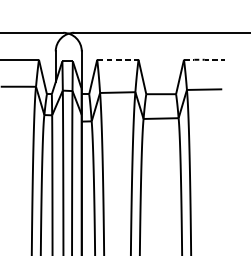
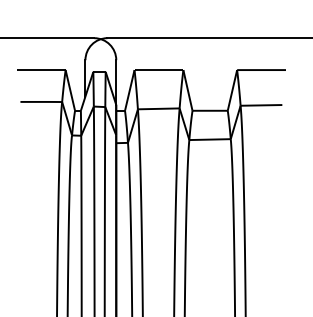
line: (118, 60) -> (159, 70), dashed -> solid
line: (204, 60) -> (261, 70), dashed -> solid

